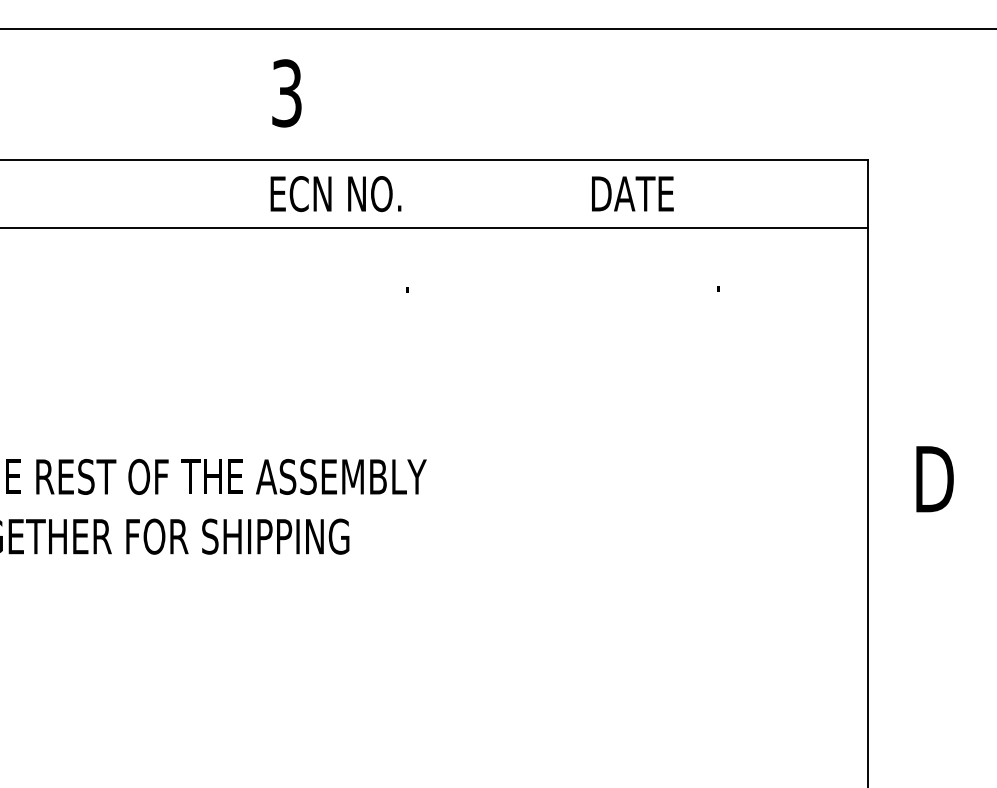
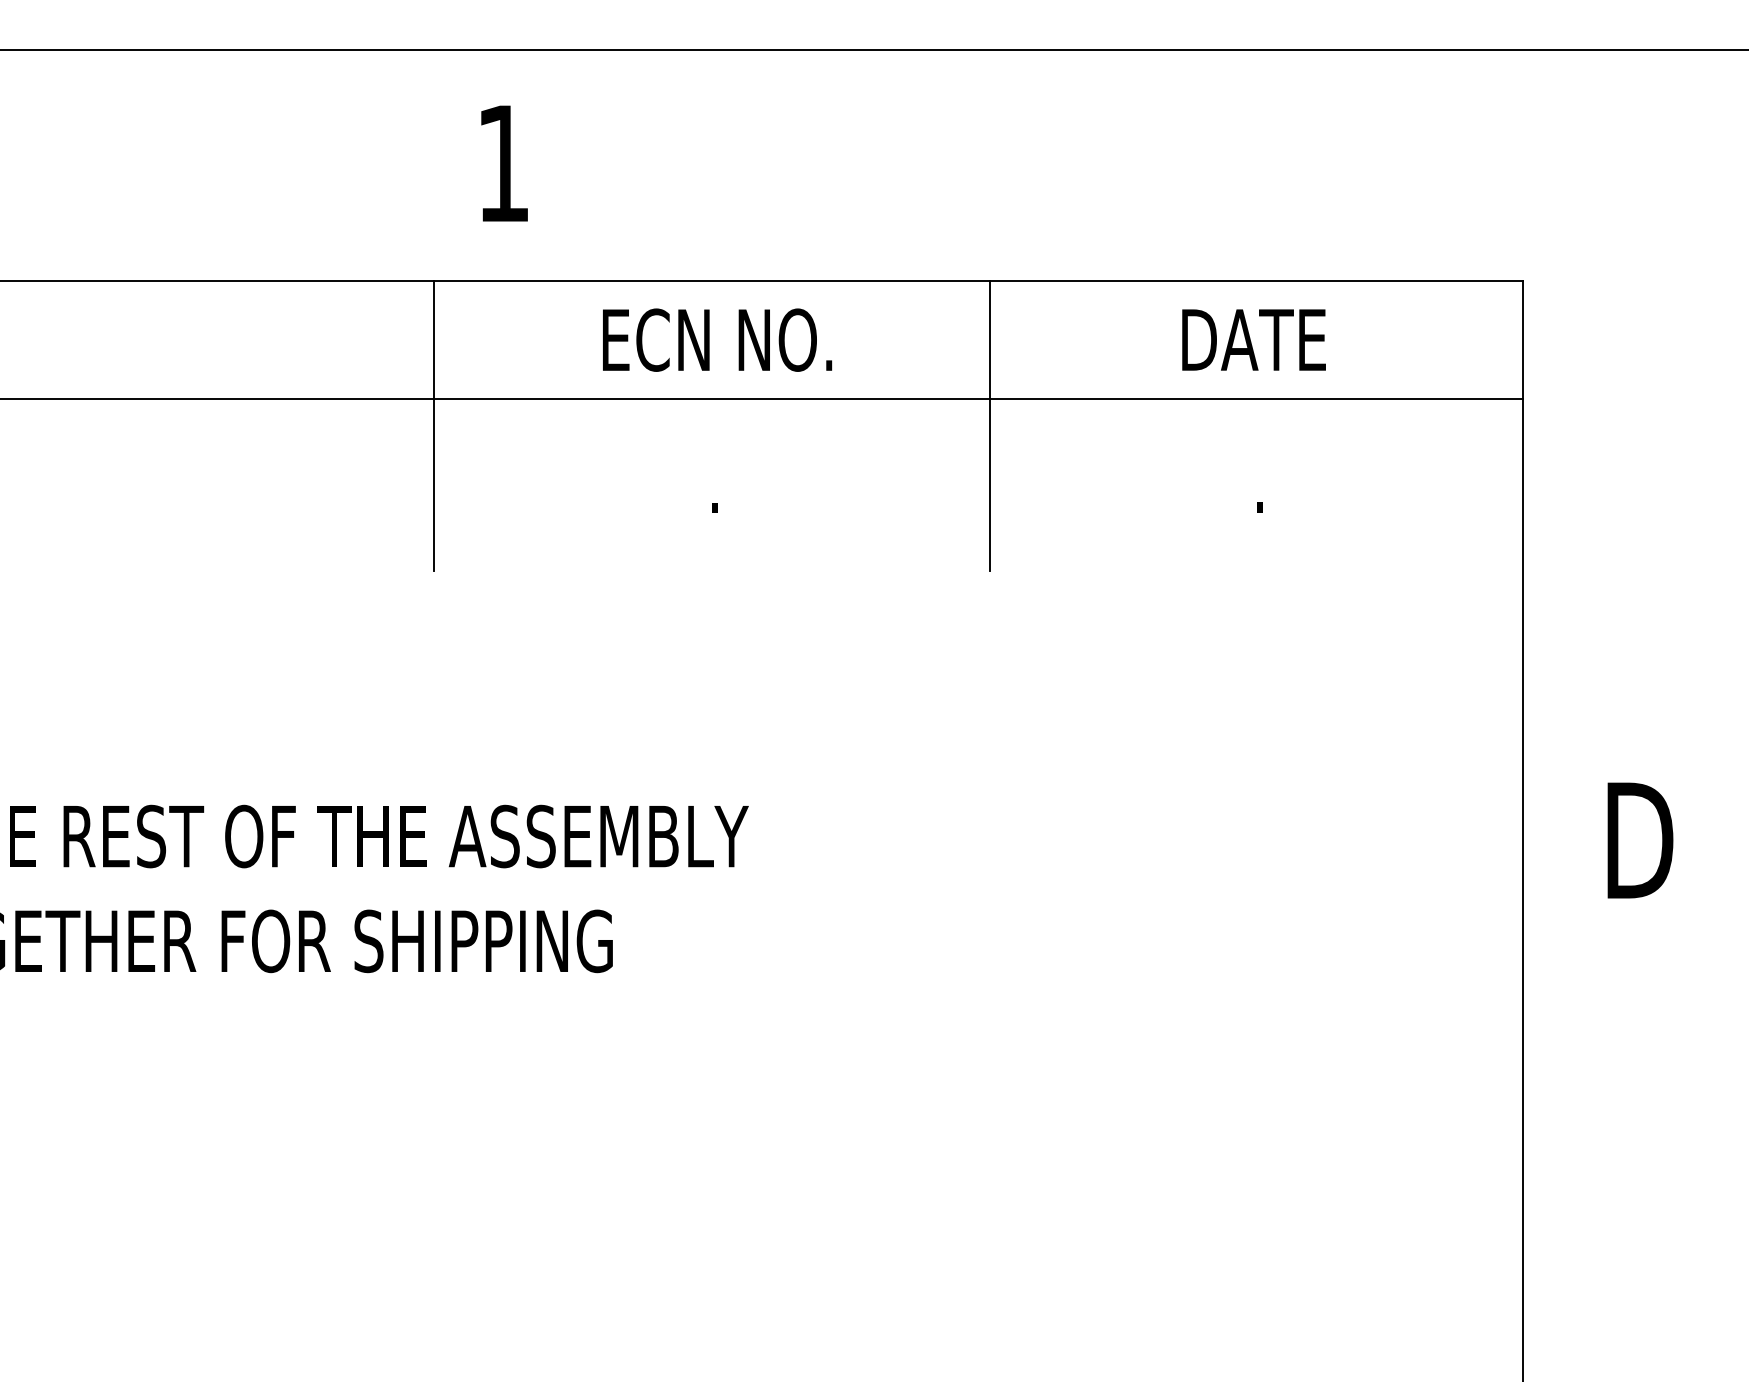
text: (286, 93) -> (502, 163), 3 -> 1
text: (632, 193) -> (1253, 339), moved
text: (335, 194) -> (716, 340), moved
line: (247, 242) -> (434, 425), added
line: (564, 242) -> (990, 425), added

